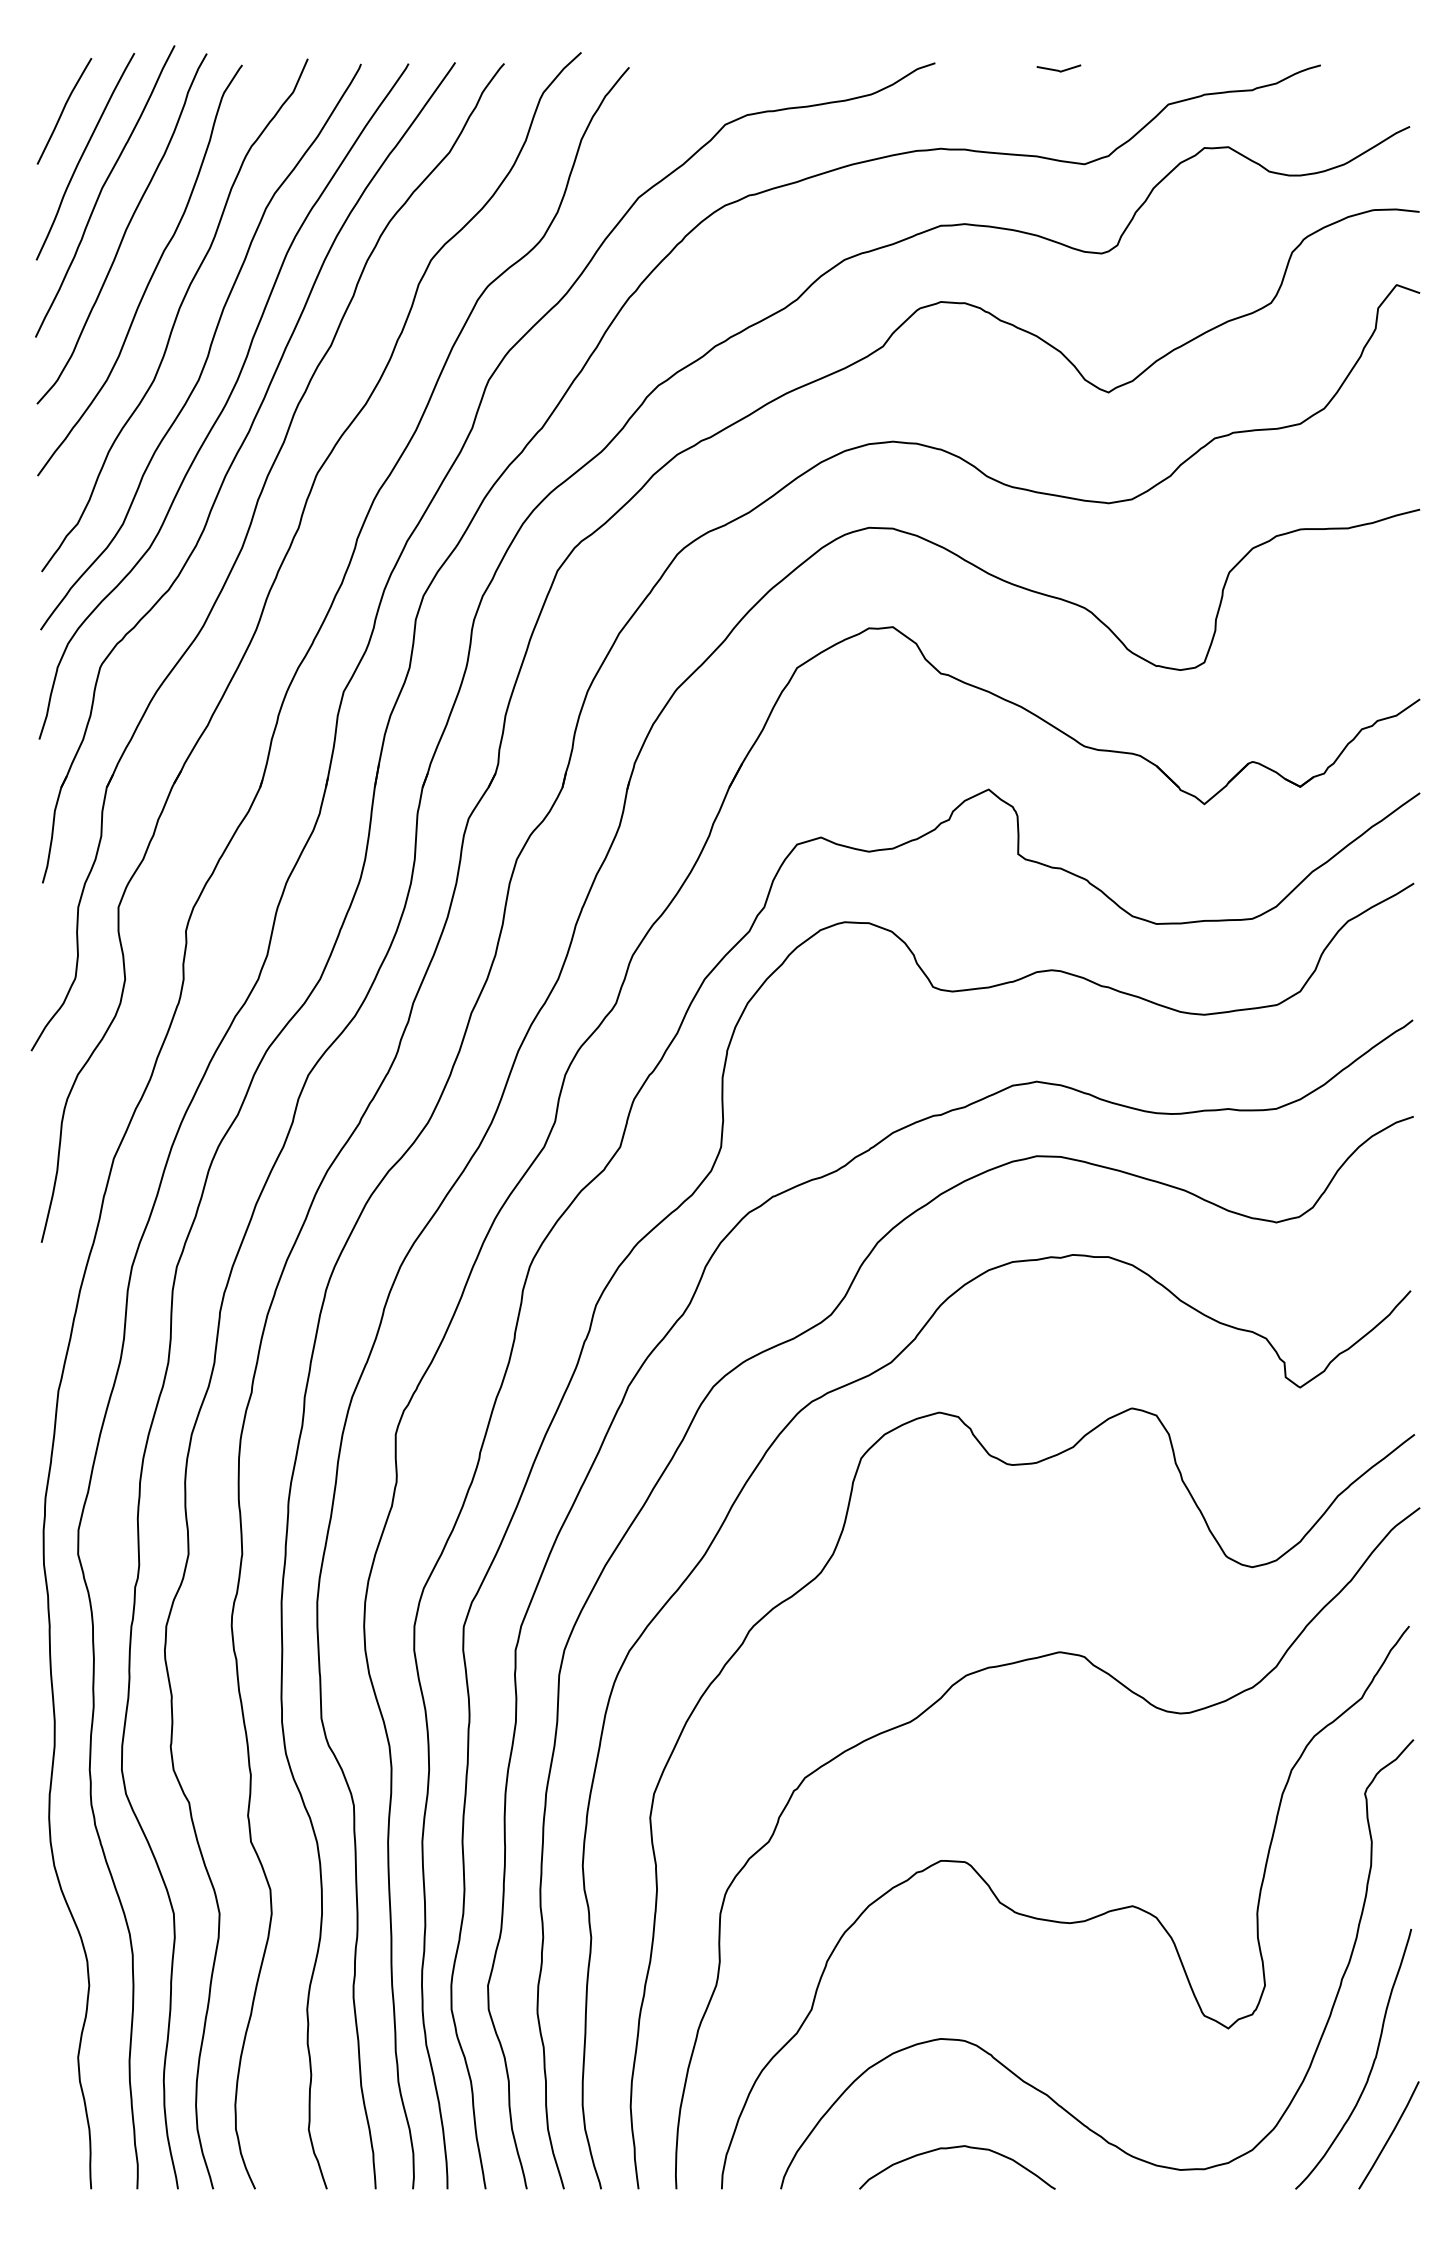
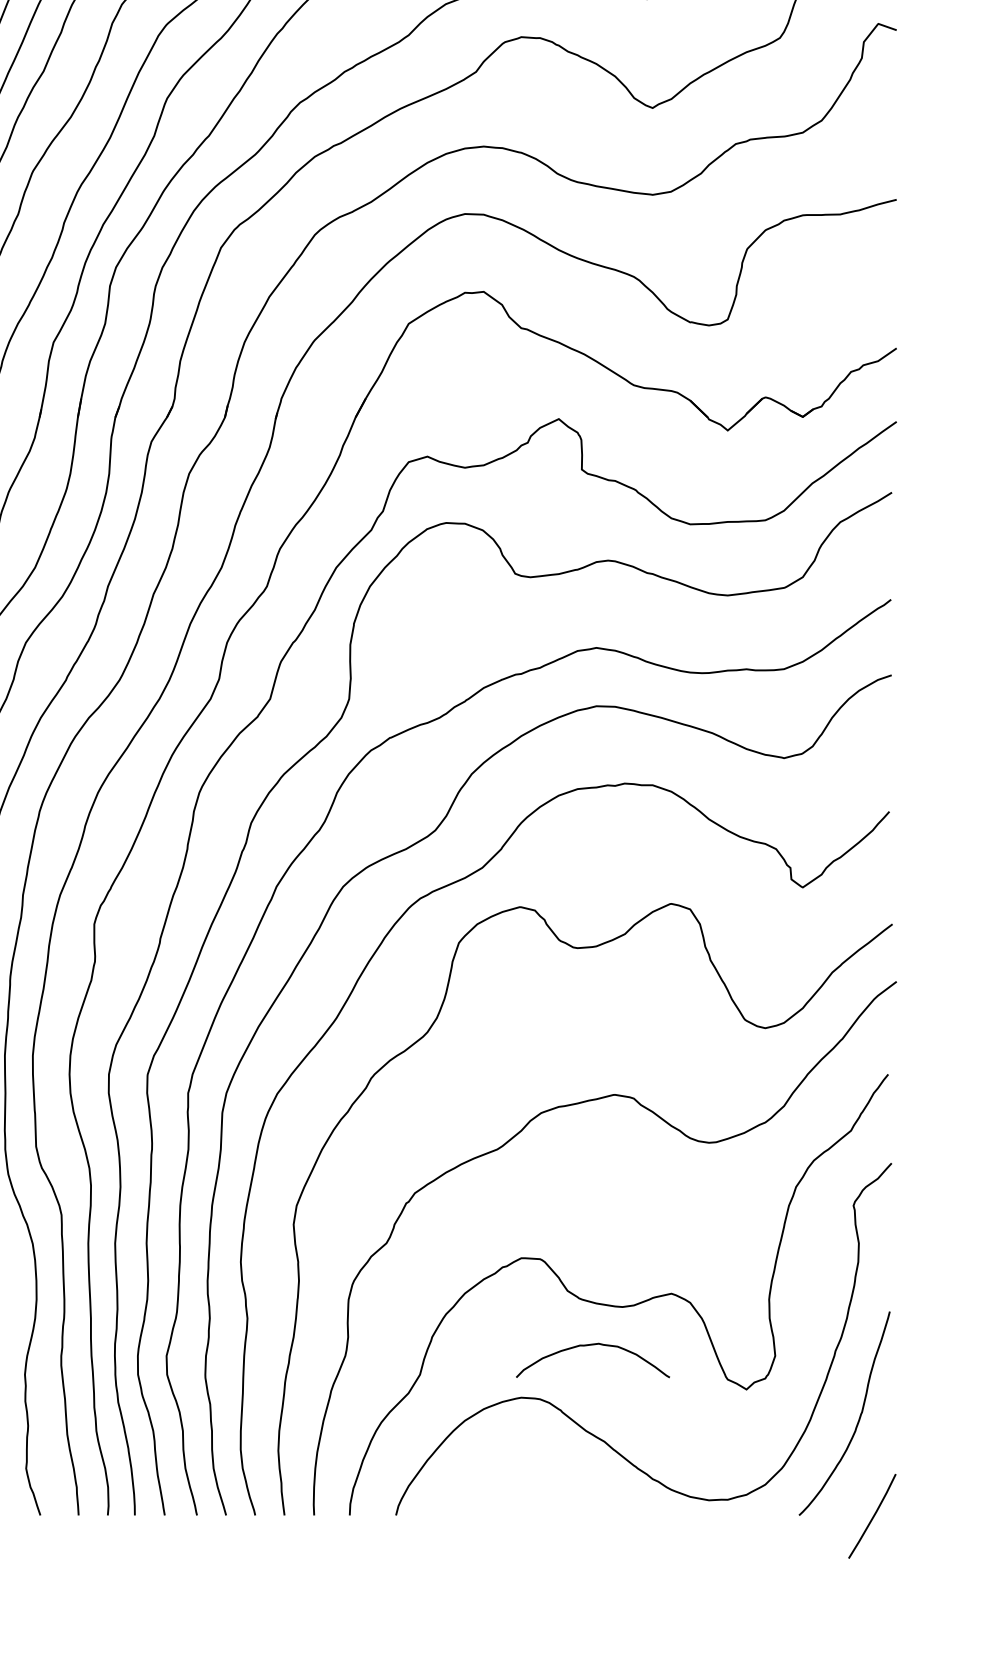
line: (1389, 2135) -> (872, 1516), moved
curve: (955, 2148) -> (591, 1345), moved

